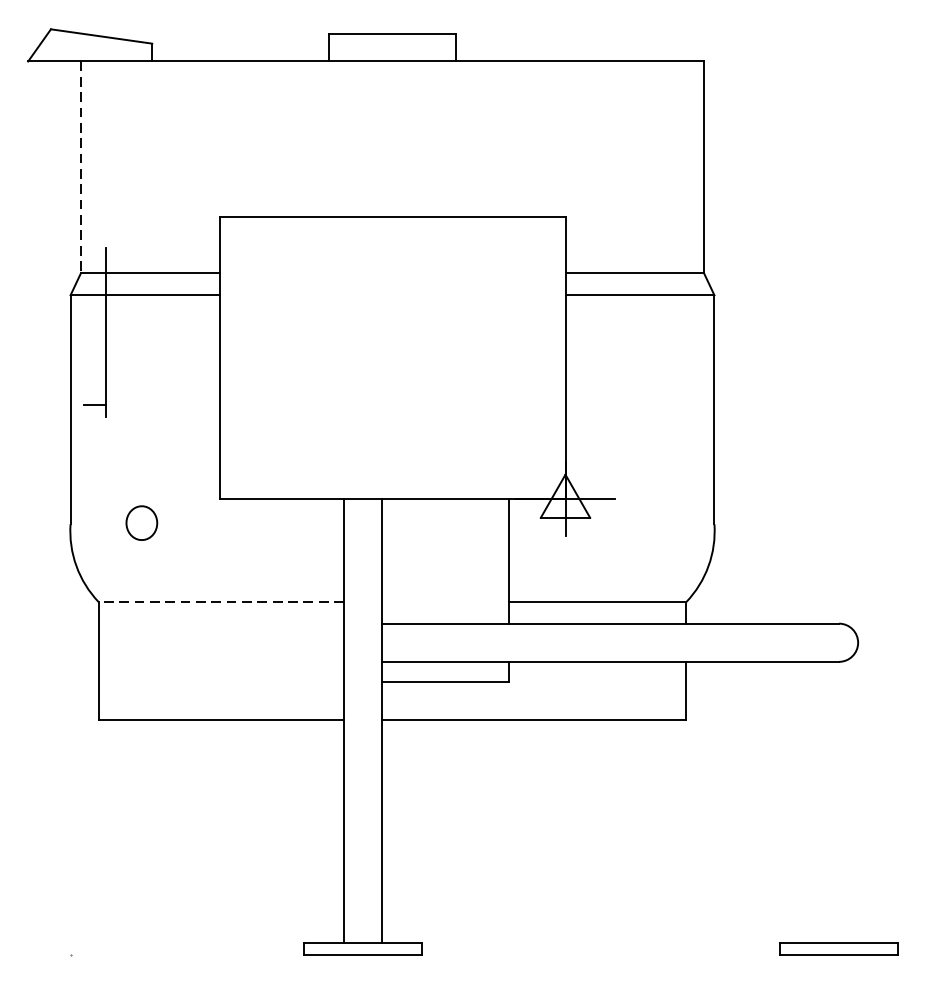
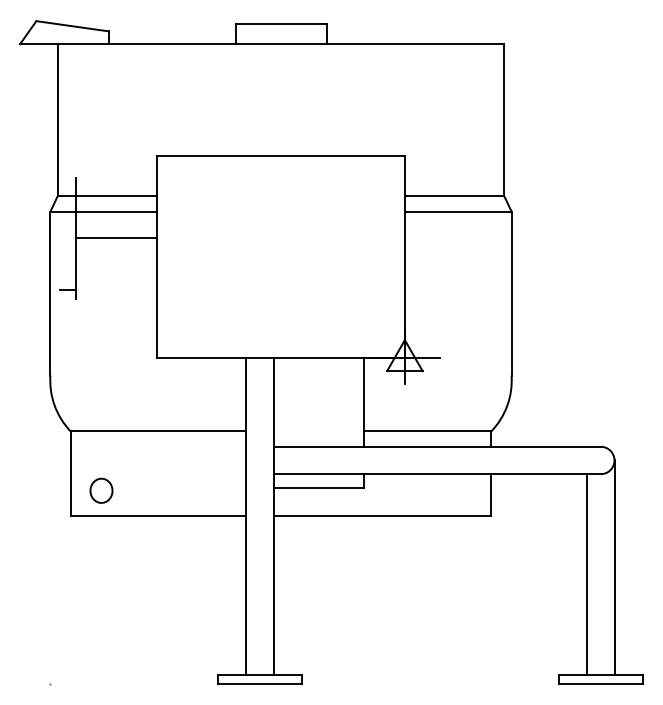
line: (80, 166) -> (57, 119), dashed -> solid
line: (162, 332) -> (116, 238), added
part: (141, 522) -> (101, 490), moved
line: (221, 602) -> (158, 431), dashed -> solid
line: (858, 792) -> (614, 567), added
line: (820, 801) -> (587, 574), added

